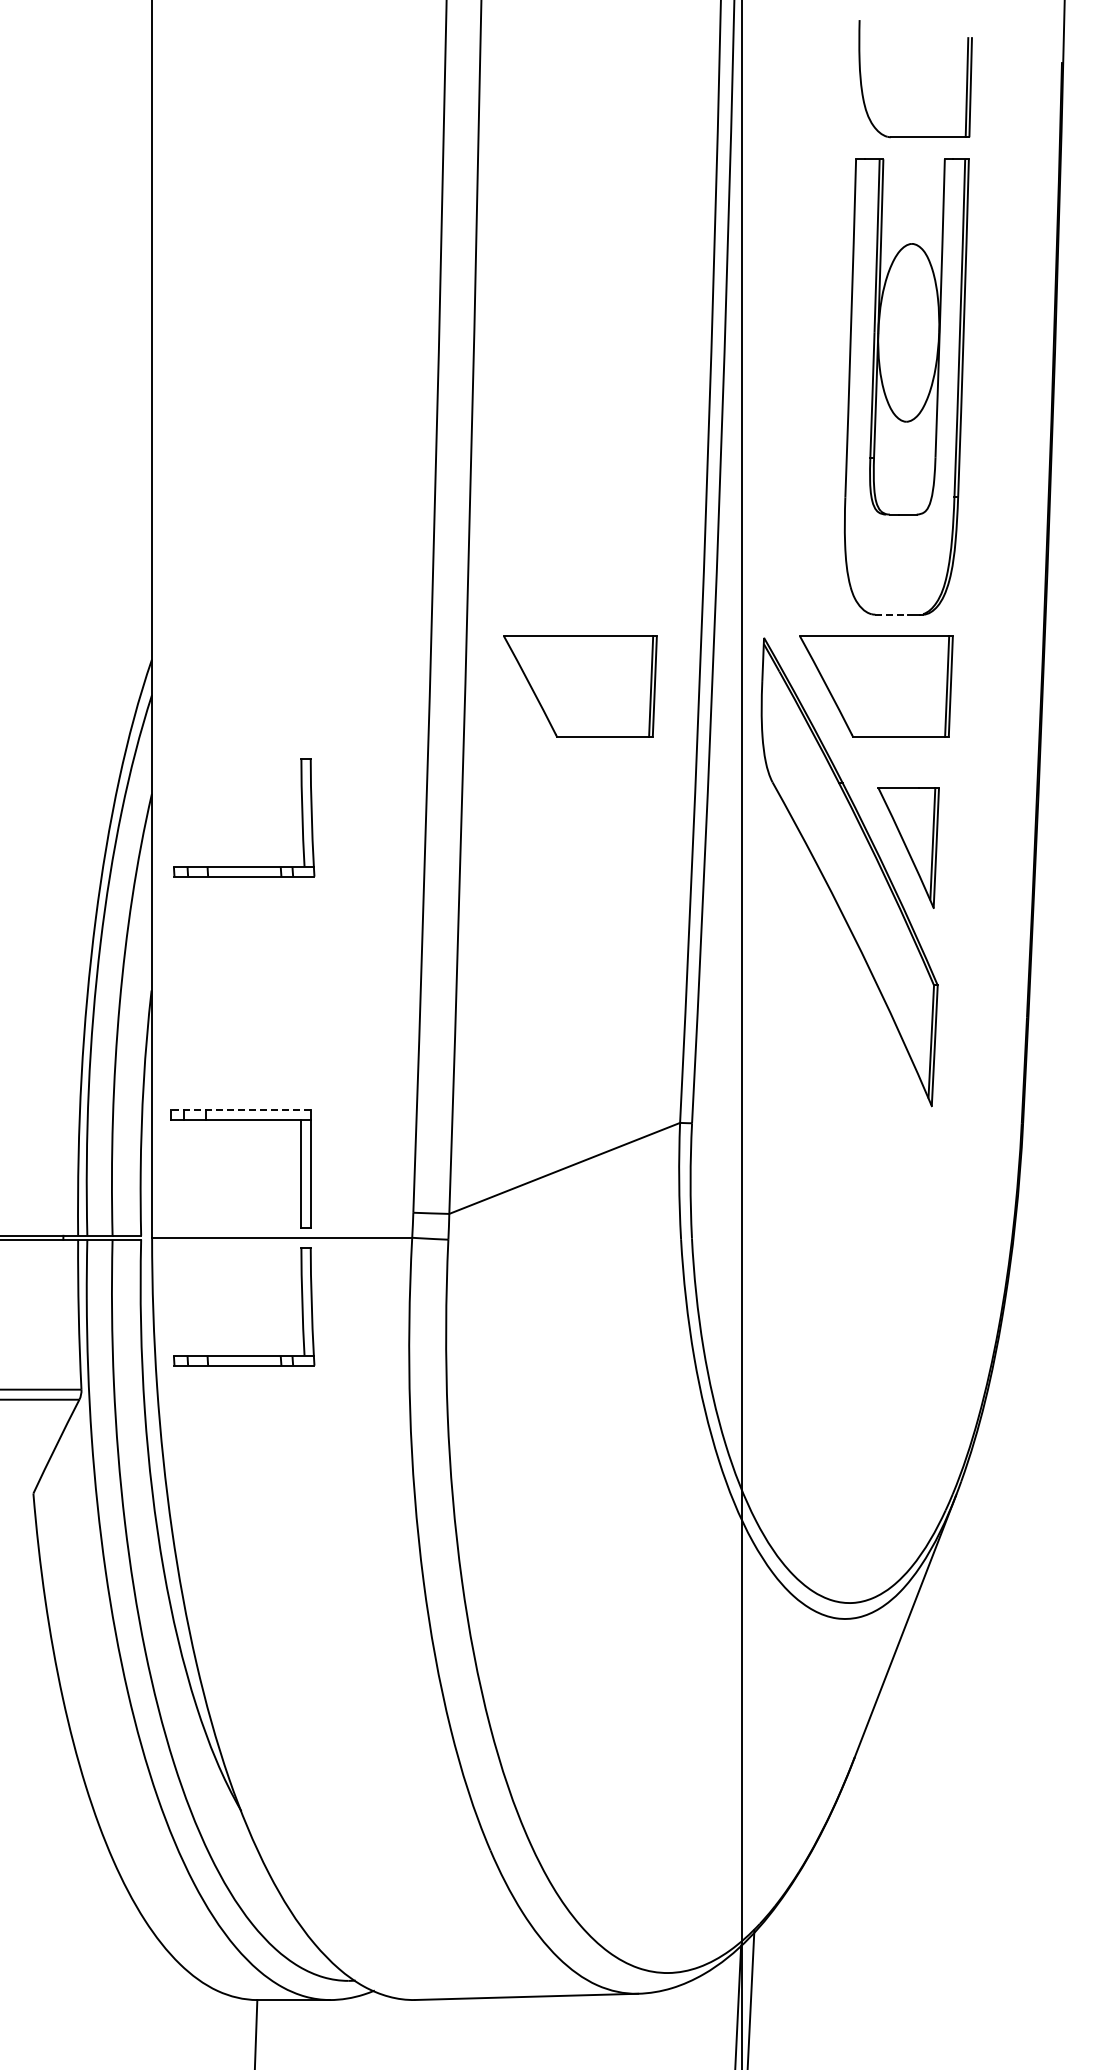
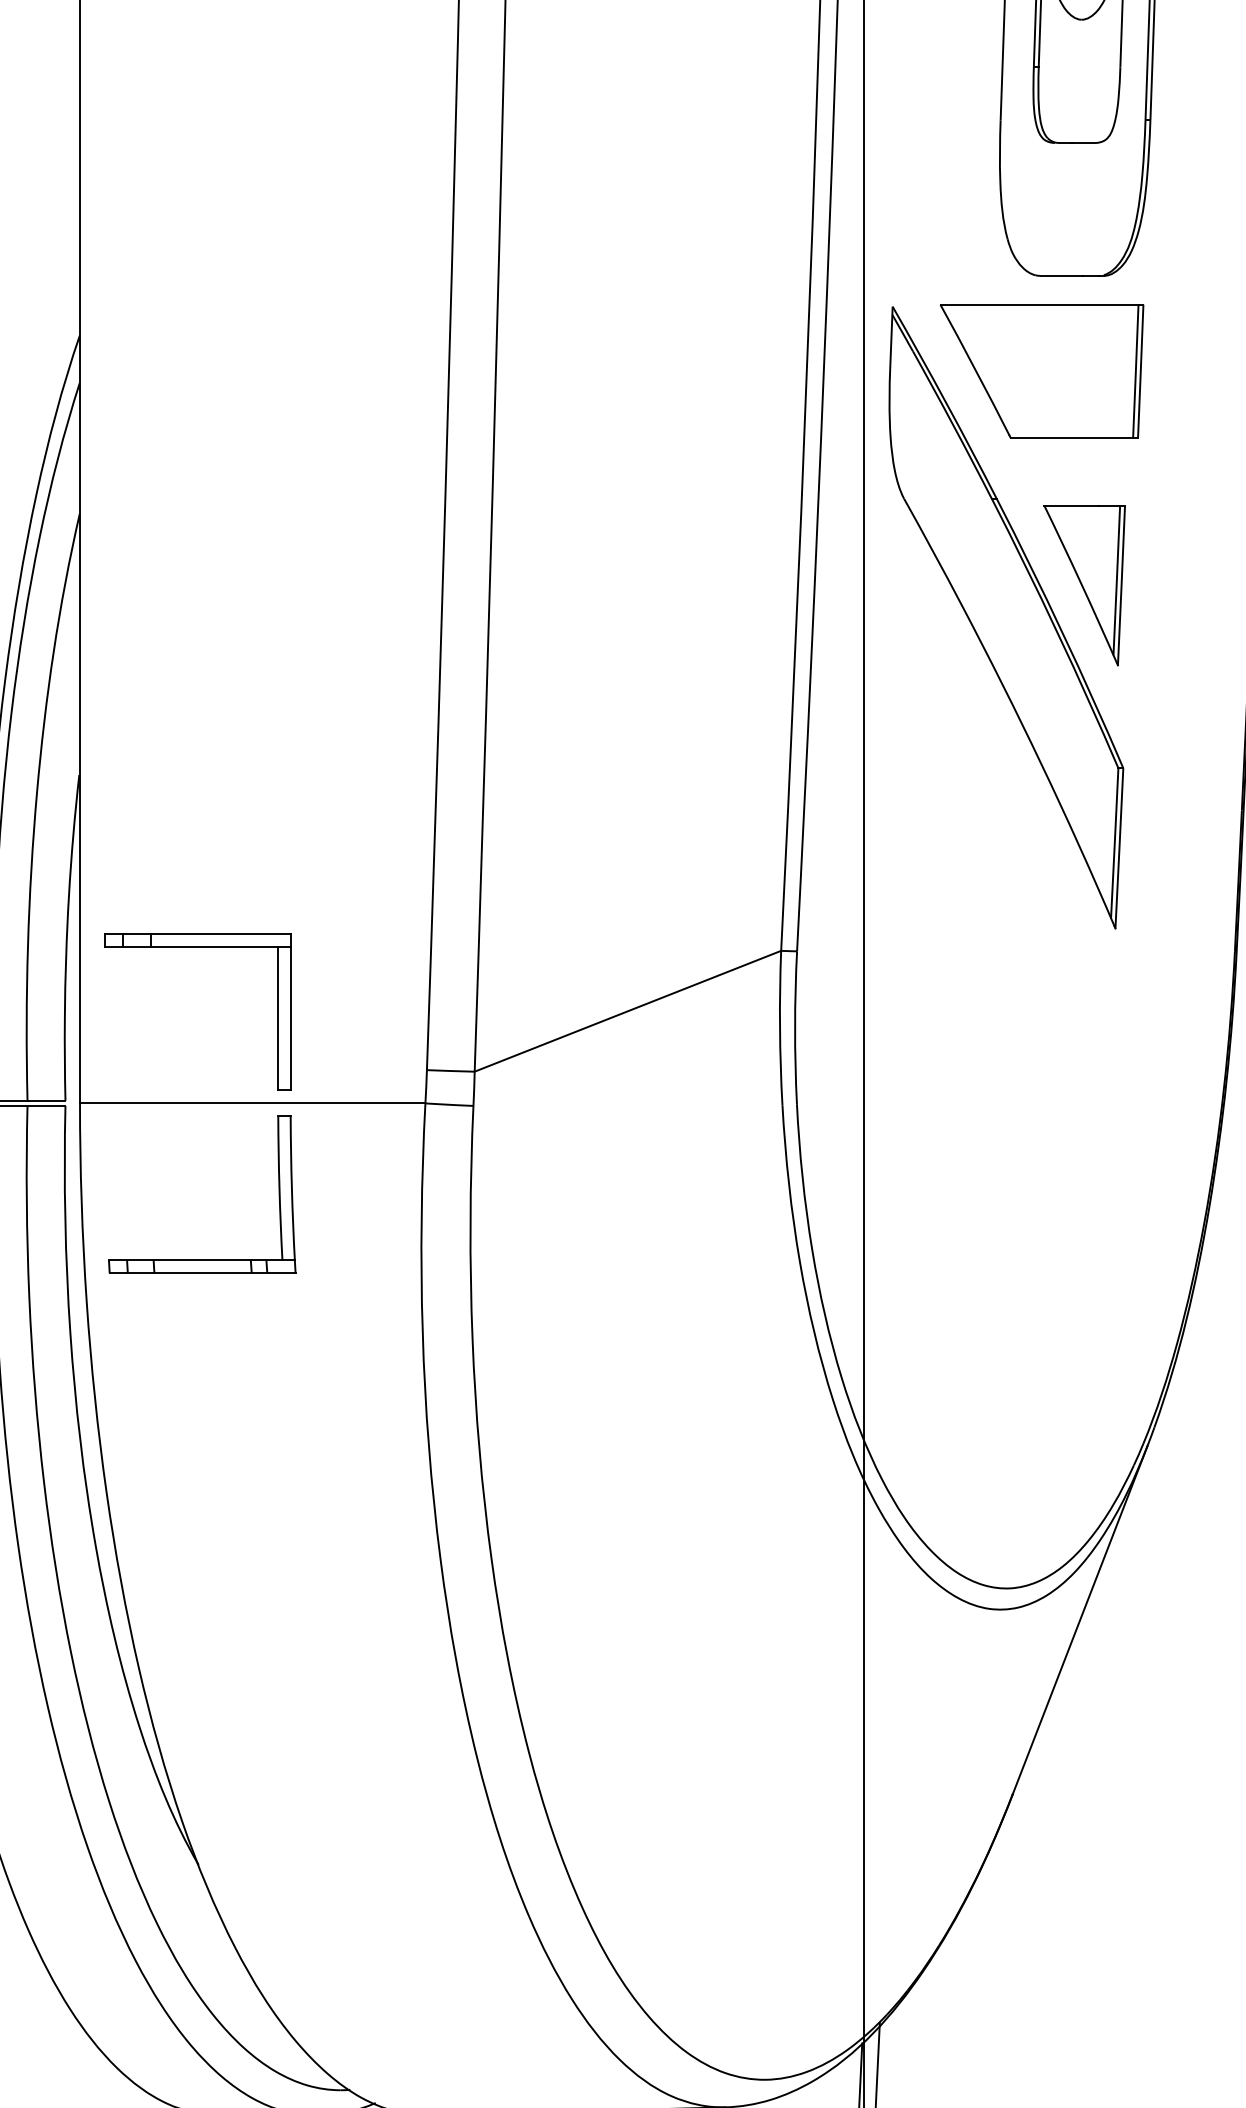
line: (891, 614) -> (1061, 275), dashed -> solid
part: (580, 686) -> (648, 371), removed
part: (244, 866) -> (202, 610), removed
line: (240, 1109) -> (197, 933), dashed -> solid

